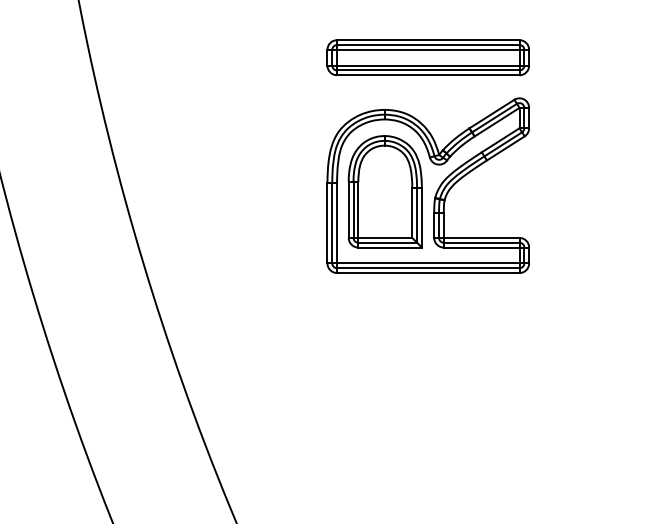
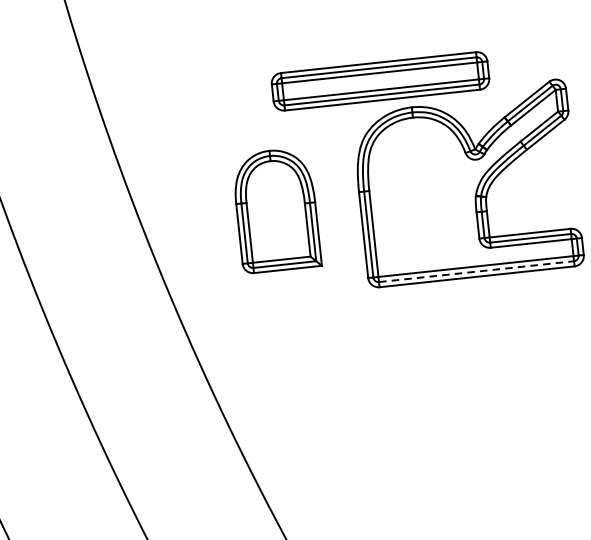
part: (427, 57) -> (379, 81), moved
part: (384, 191) -> (275, 210), moved
line: (428, 268) -> (476, 271), solid -> dashed

